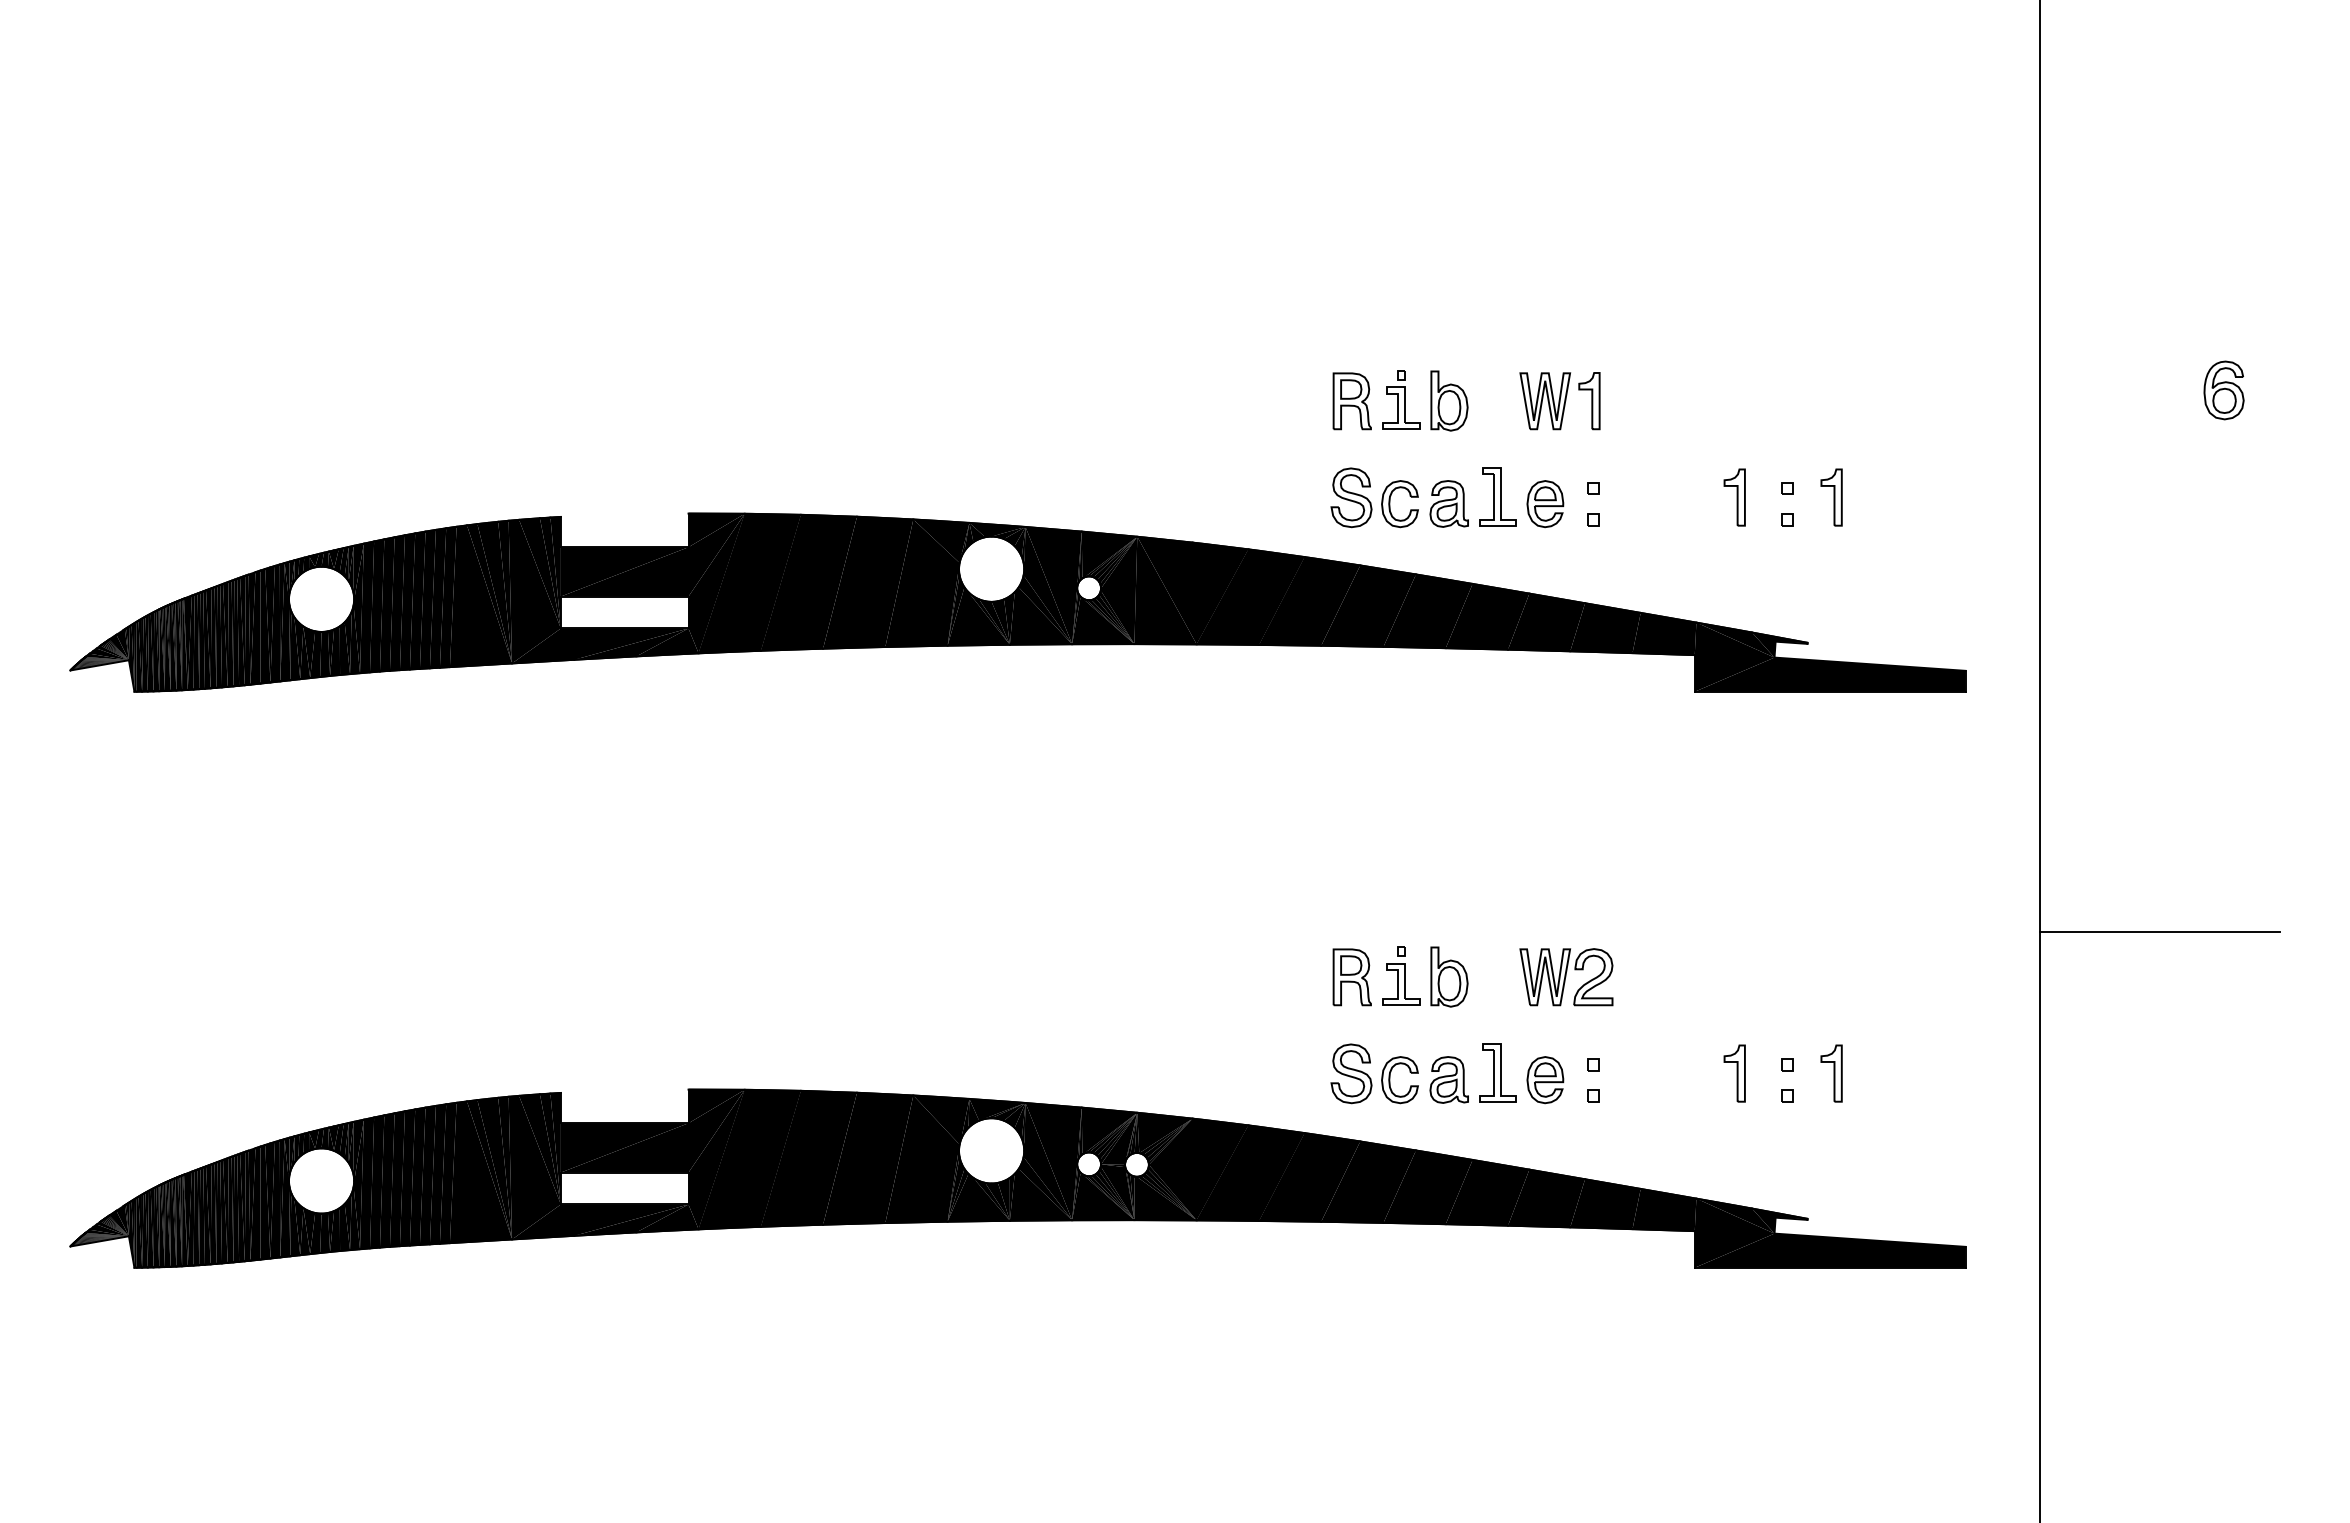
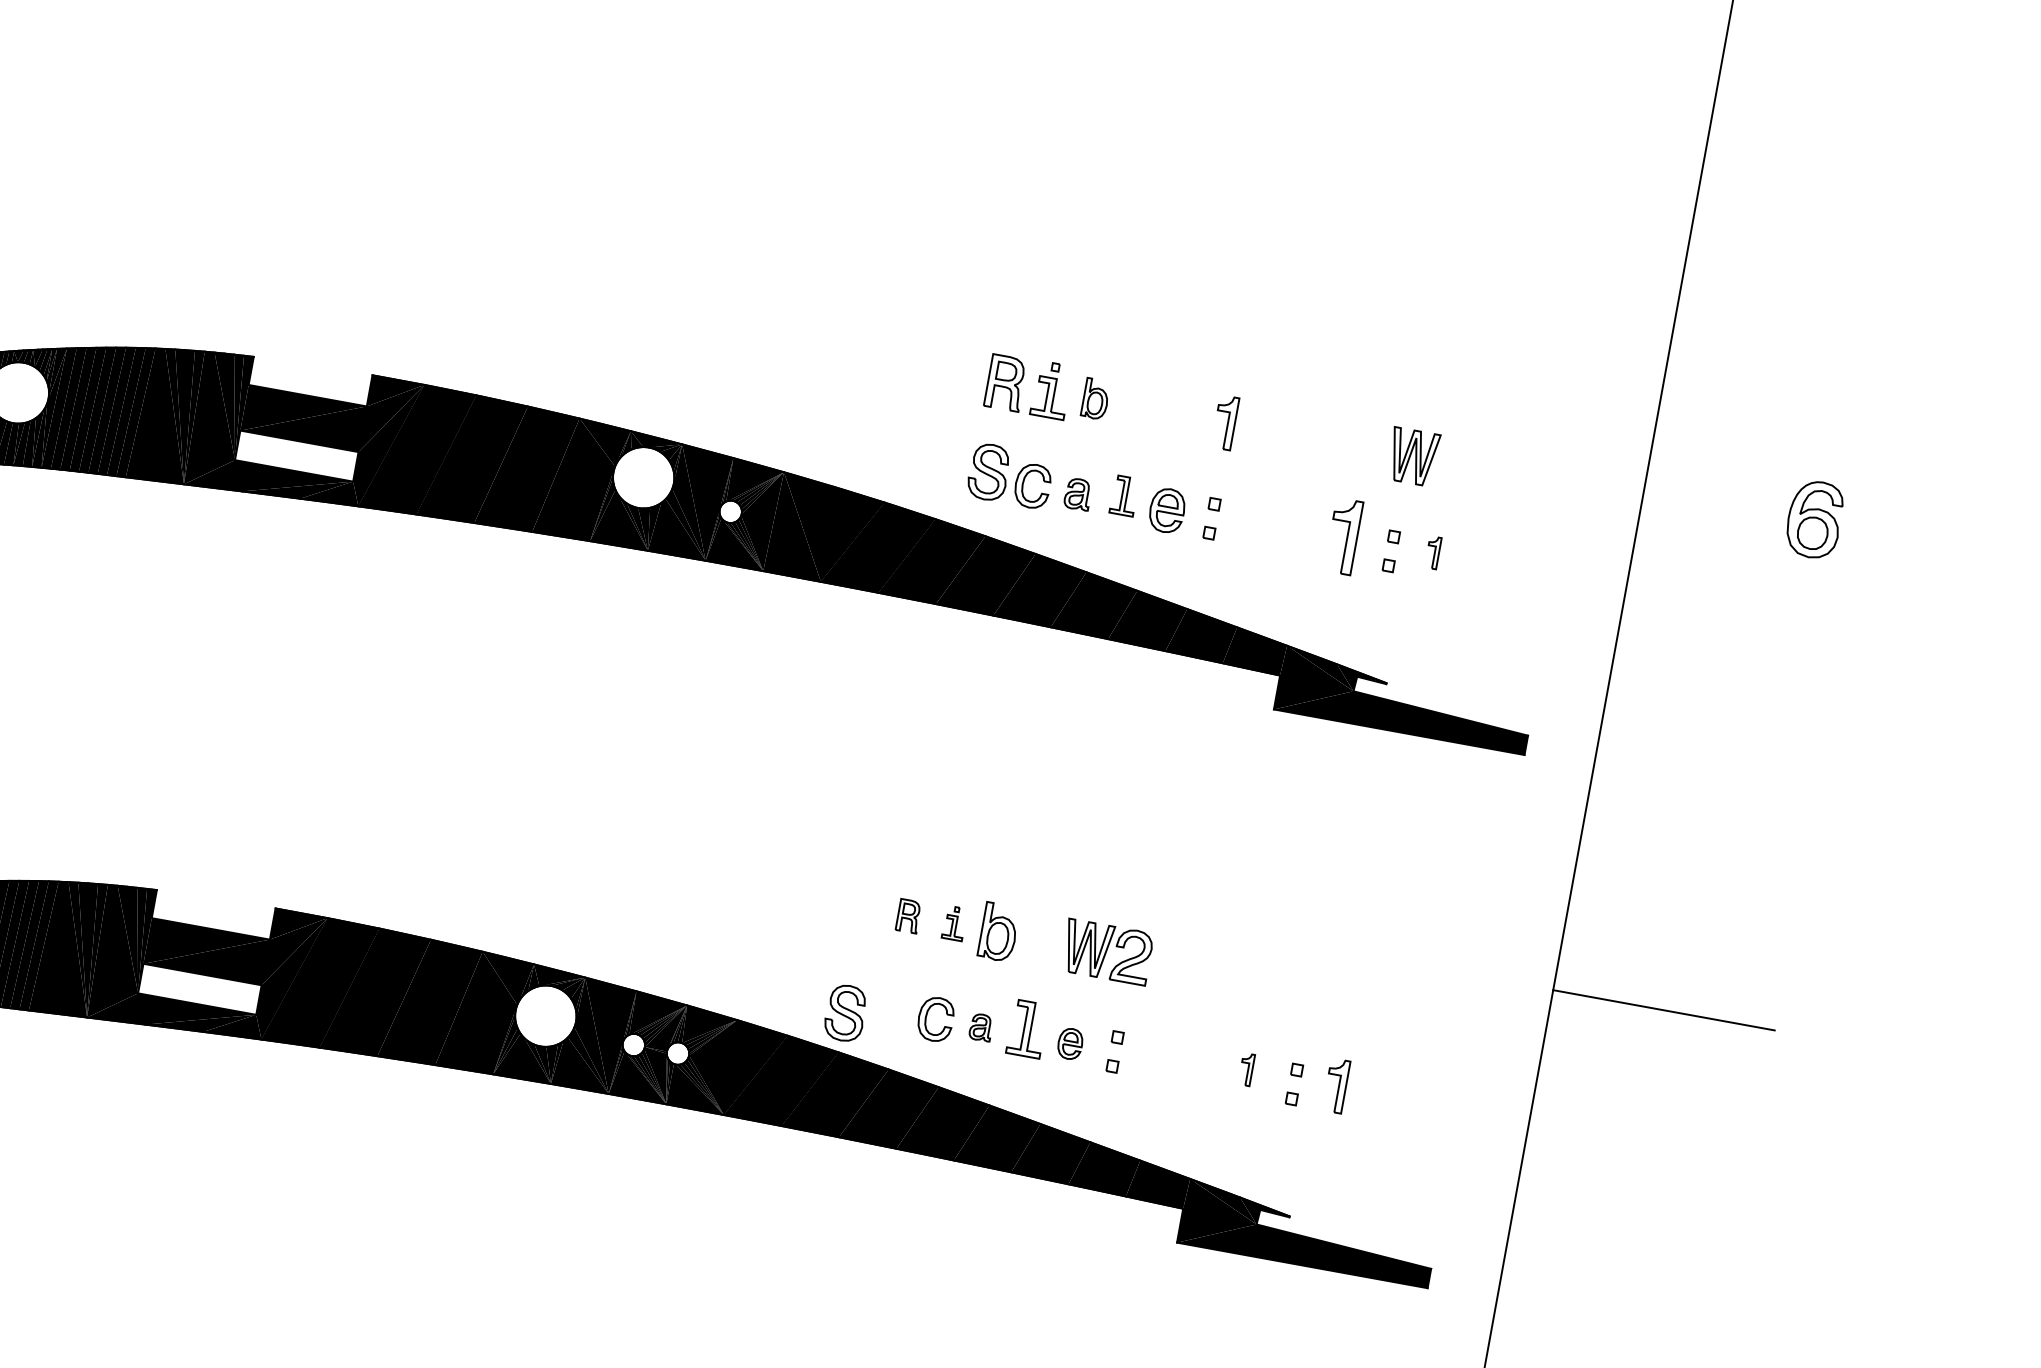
part: (2223, 390) -> (1814, 519), size x1.4
part: (1449, 400) -> (1095, 398), size x0.7
part: (1545, 401) -> (1413, 457), moved
part: (1497, 496) -> (1124, 495), size x0.7
part: (1734, 497) -> (1343, 536), size x1.4
part: (1831, 497) -> (1433, 552), size x0.6
part: (1448, 503) -> (1077, 493), size x0.7
part: (1401, 975) -> (954, 922), size x0.6
part: (1351, 977) -> (908, 916), size x0.6
part: (1351, 1073) -> (845, 1012), moved
part: (1734, 1073) -> (1246, 1069), size x0.6
part: (1448, 1079) -> (980, 1026), size x0.6
part: (1545, 1080) -> (1070, 1044), size x0.7

